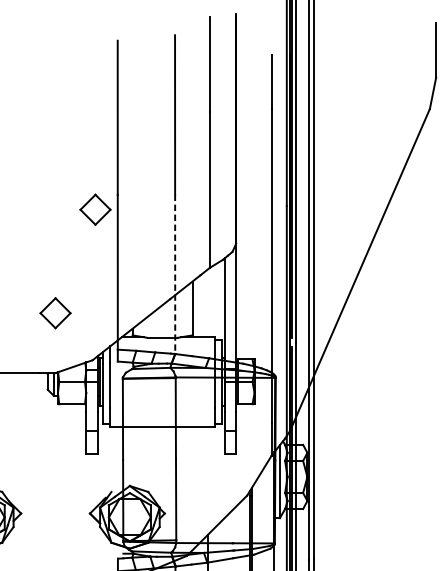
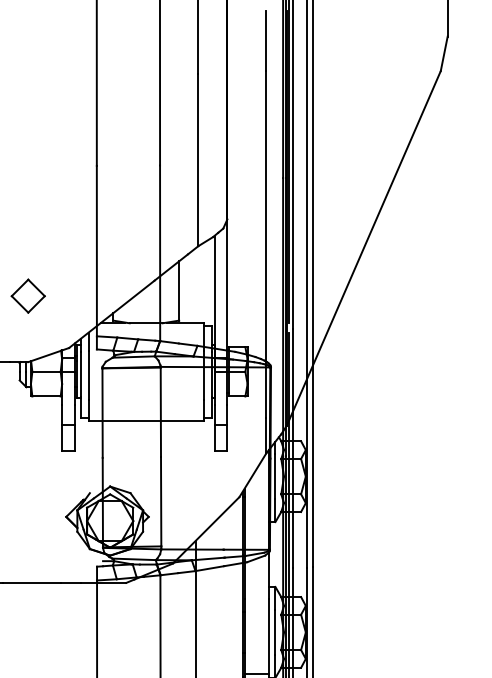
part: (94, 209) -> (71, 181), removed
line: (175, 274) -> (160, 253), dashed -> solid

